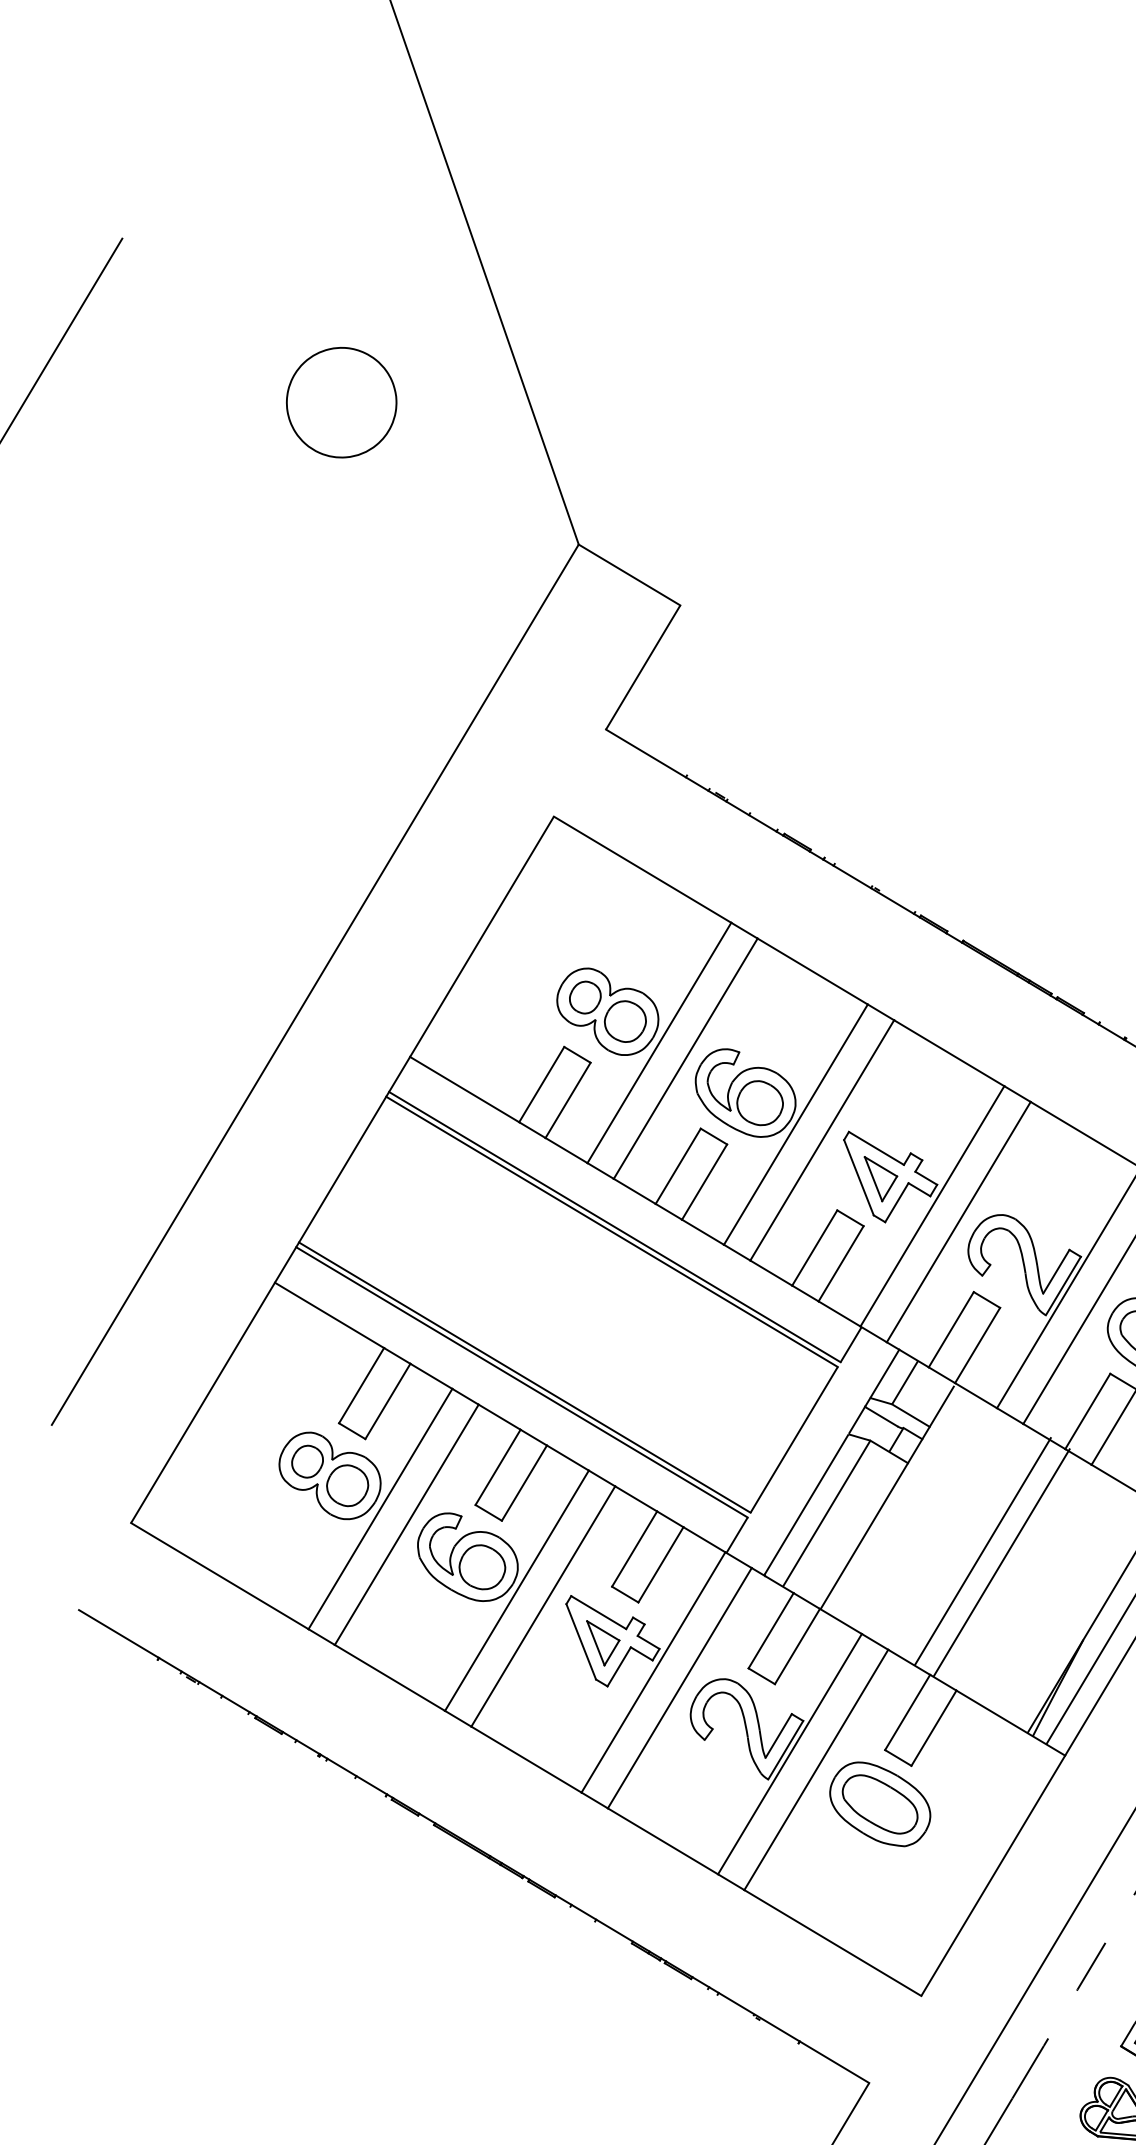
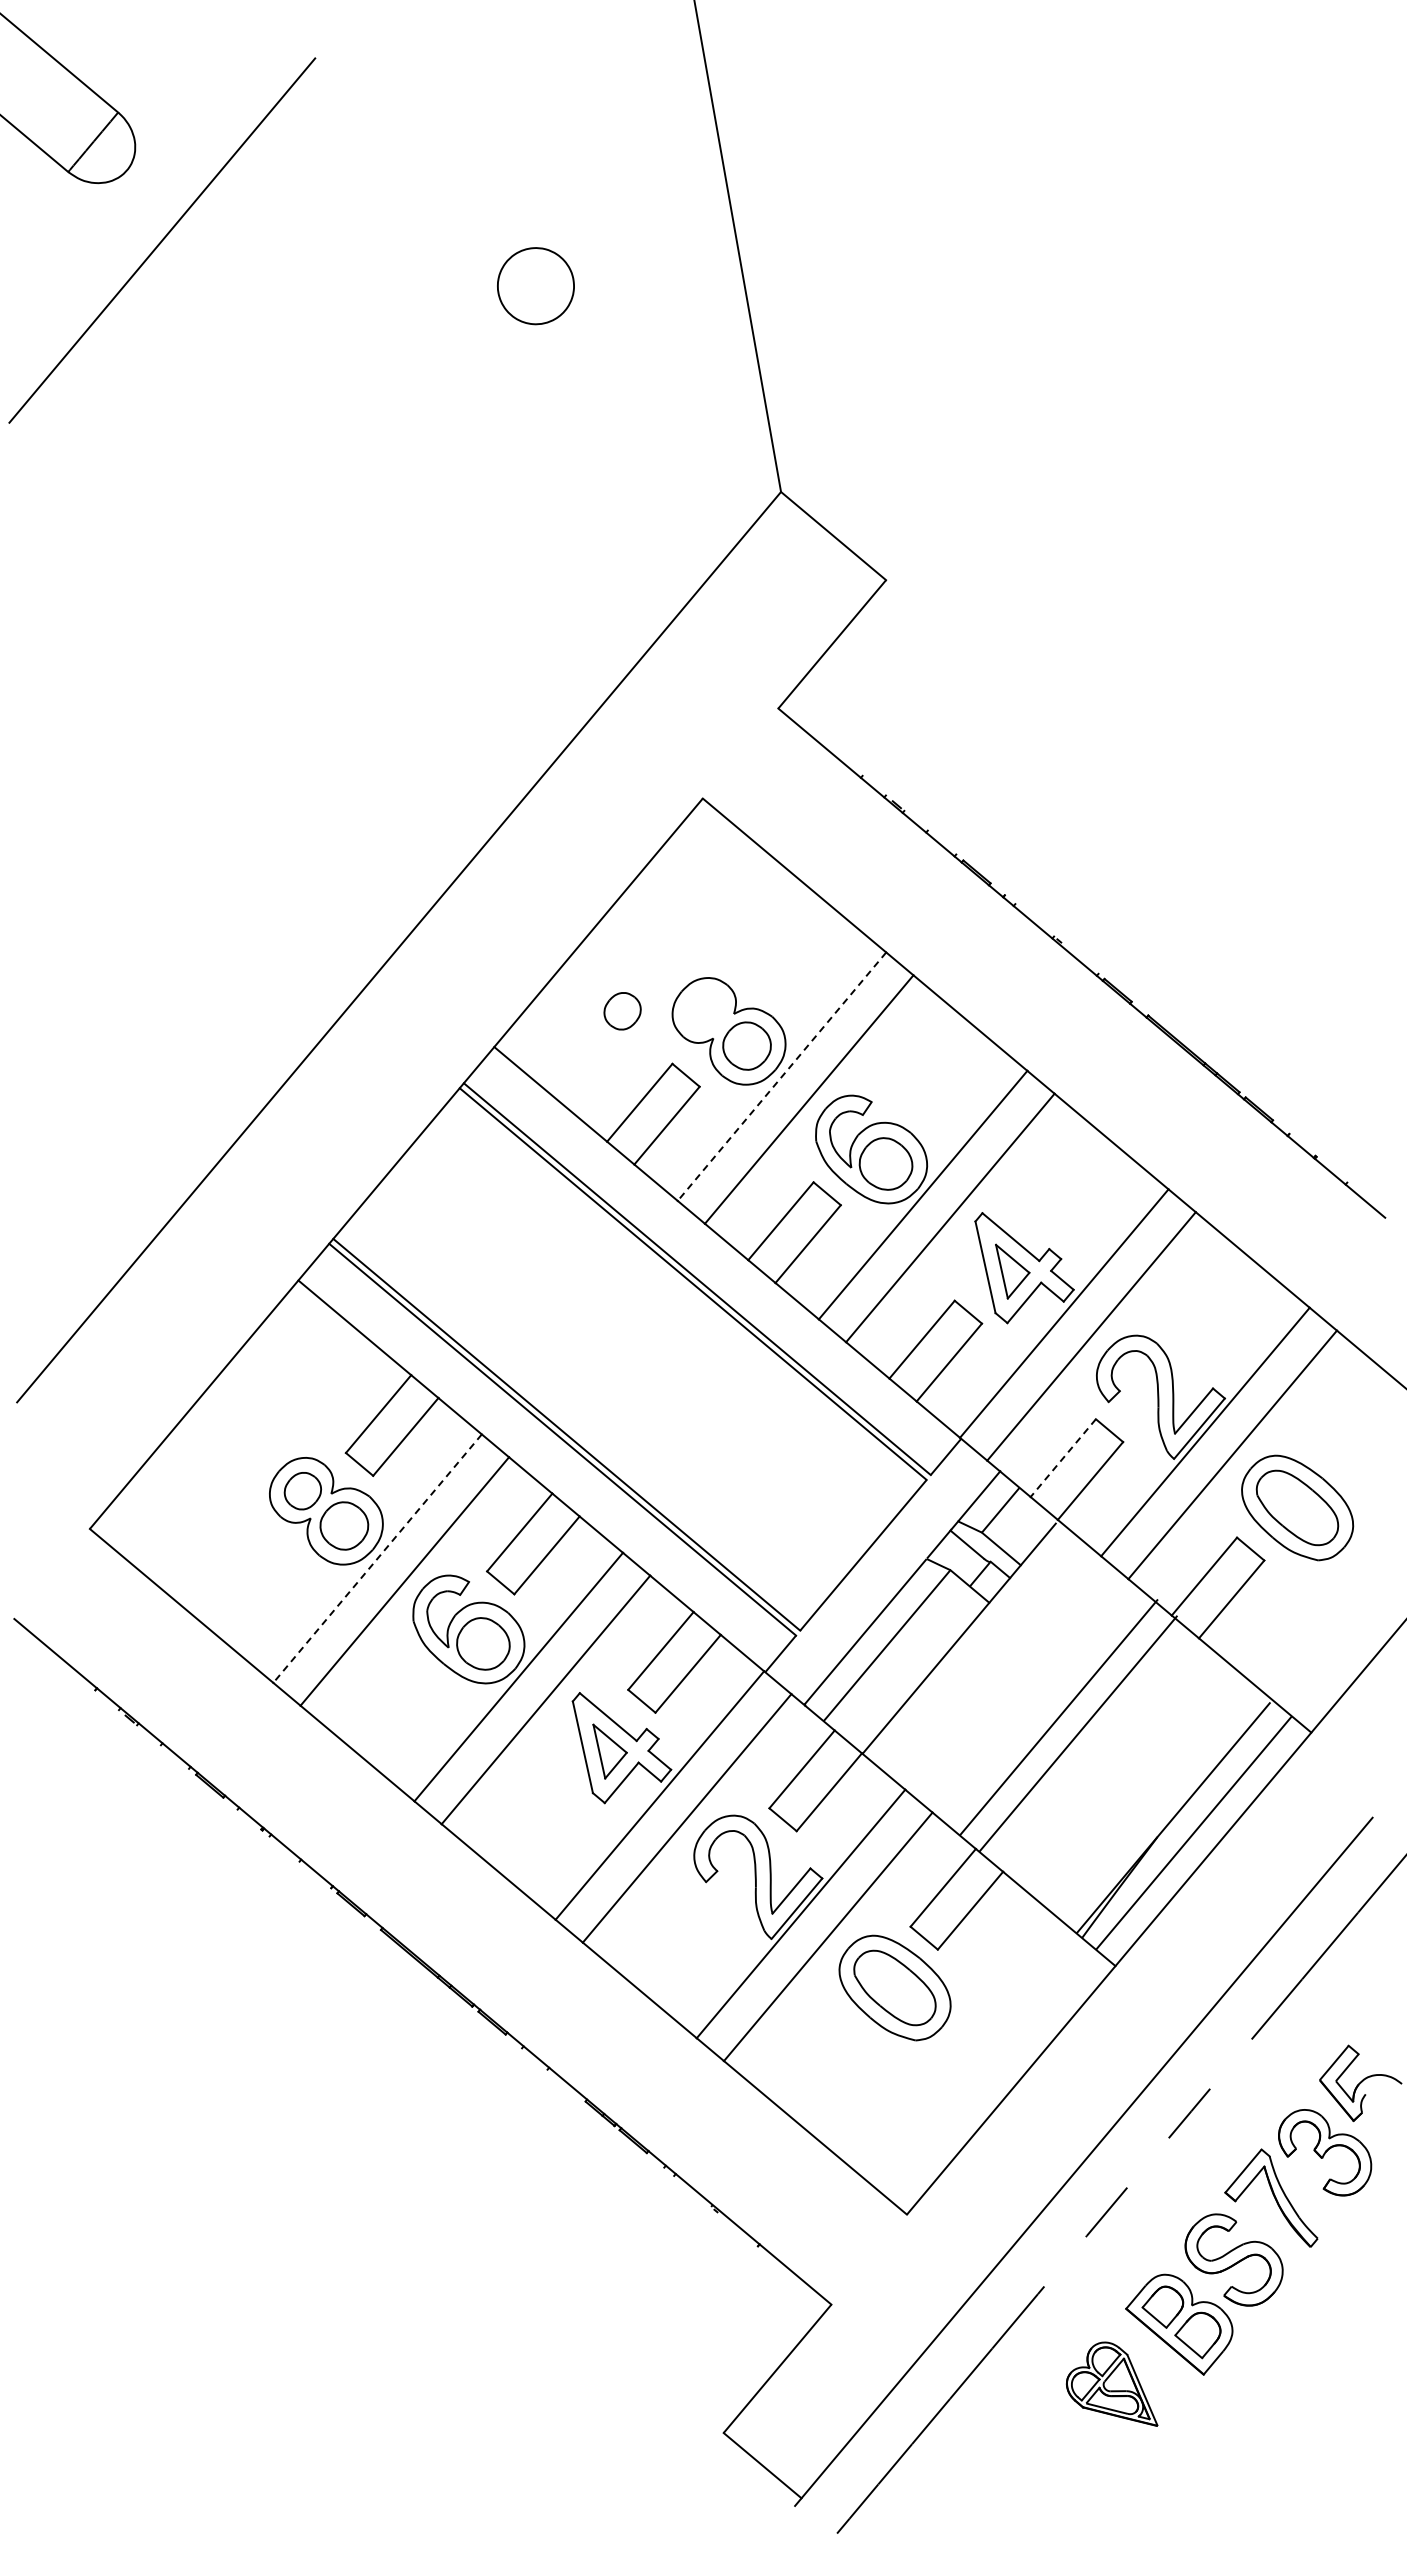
part: (341, 402) -> (535, 285), size x0.6
part: (585, 997) -> (622, 1011), moved
line: (659, 1043) -> (781, 1077), solid -> dashed
line: (951, 1330) -> (1063, 1458), solid -> dashed
line: (380, 1509) -> (377, 1559), solid -> dashed

